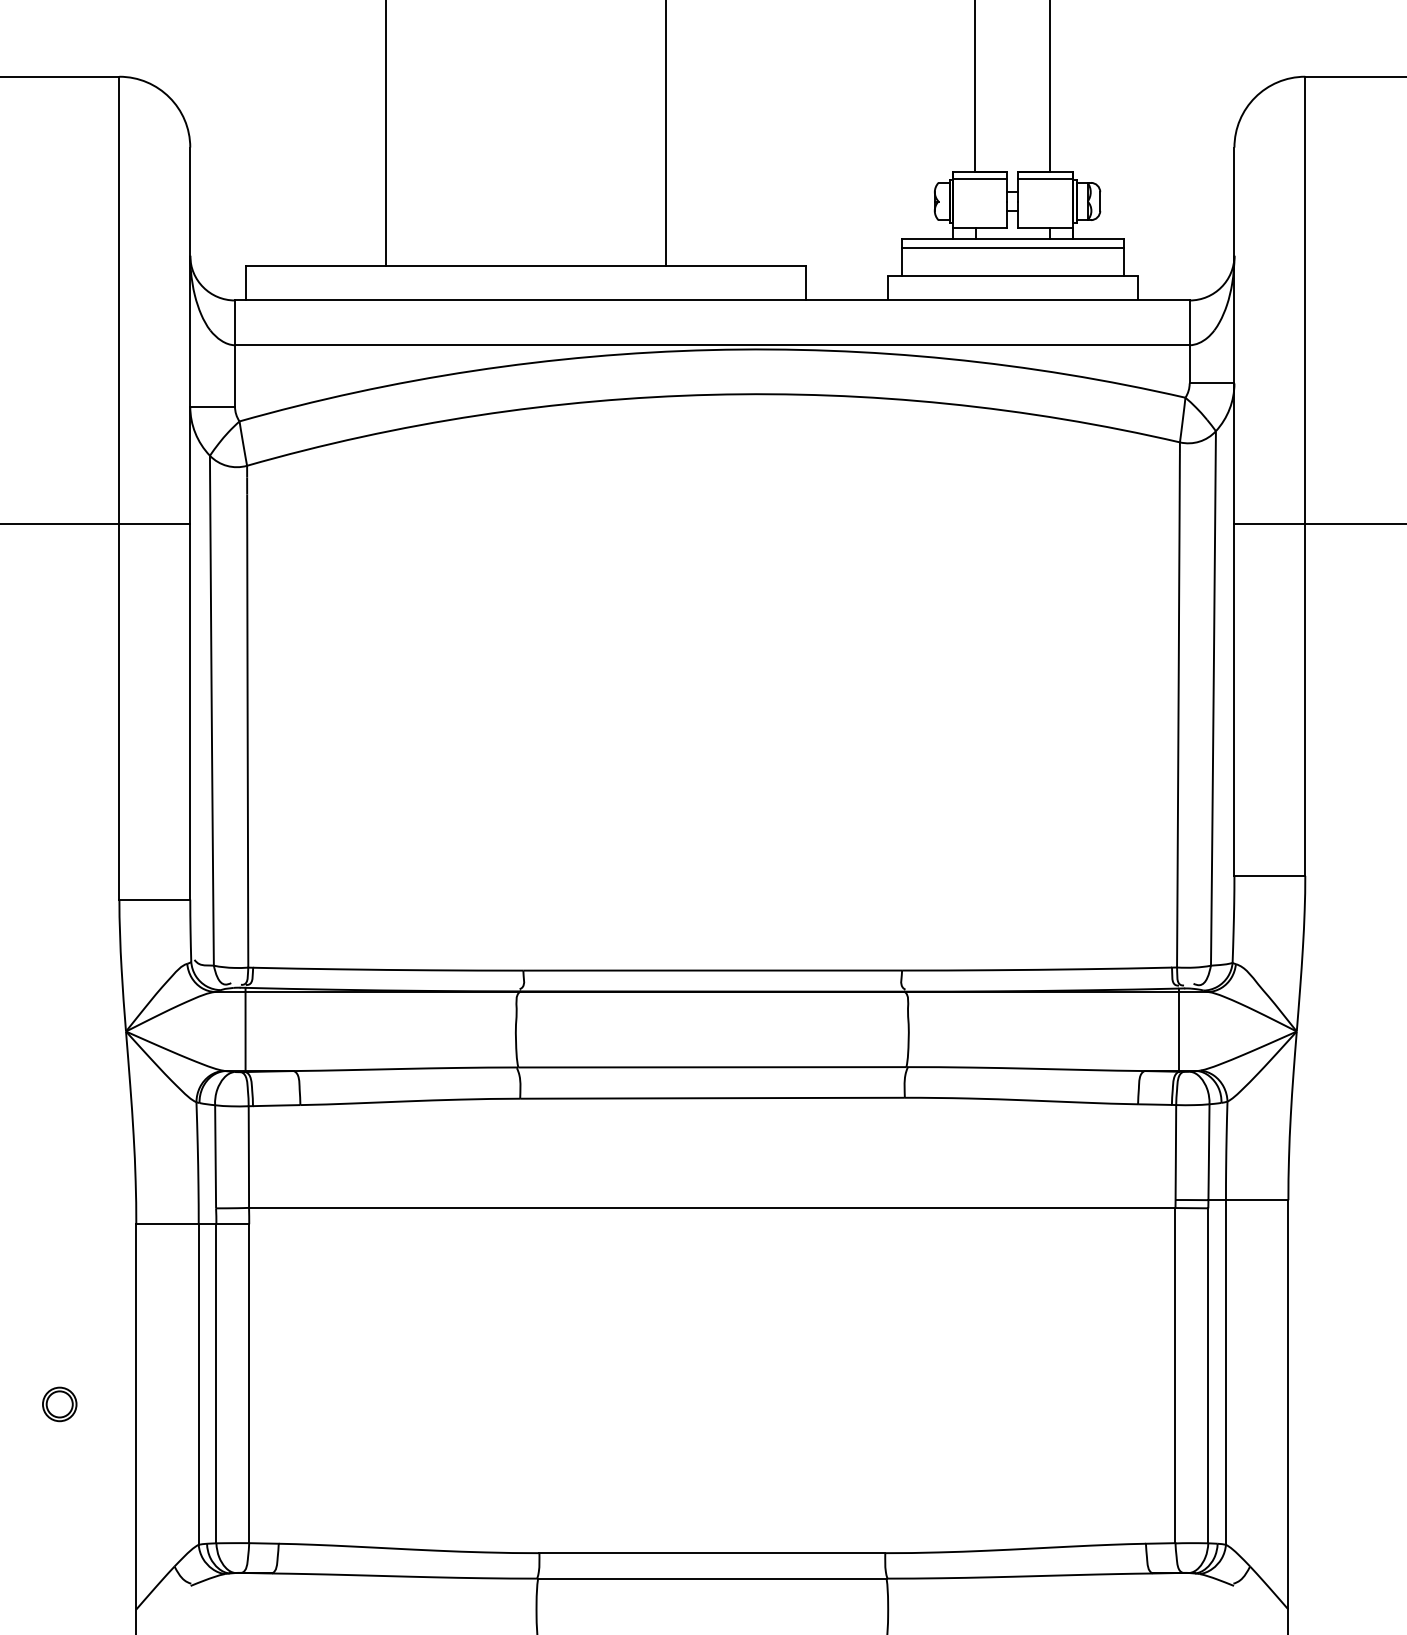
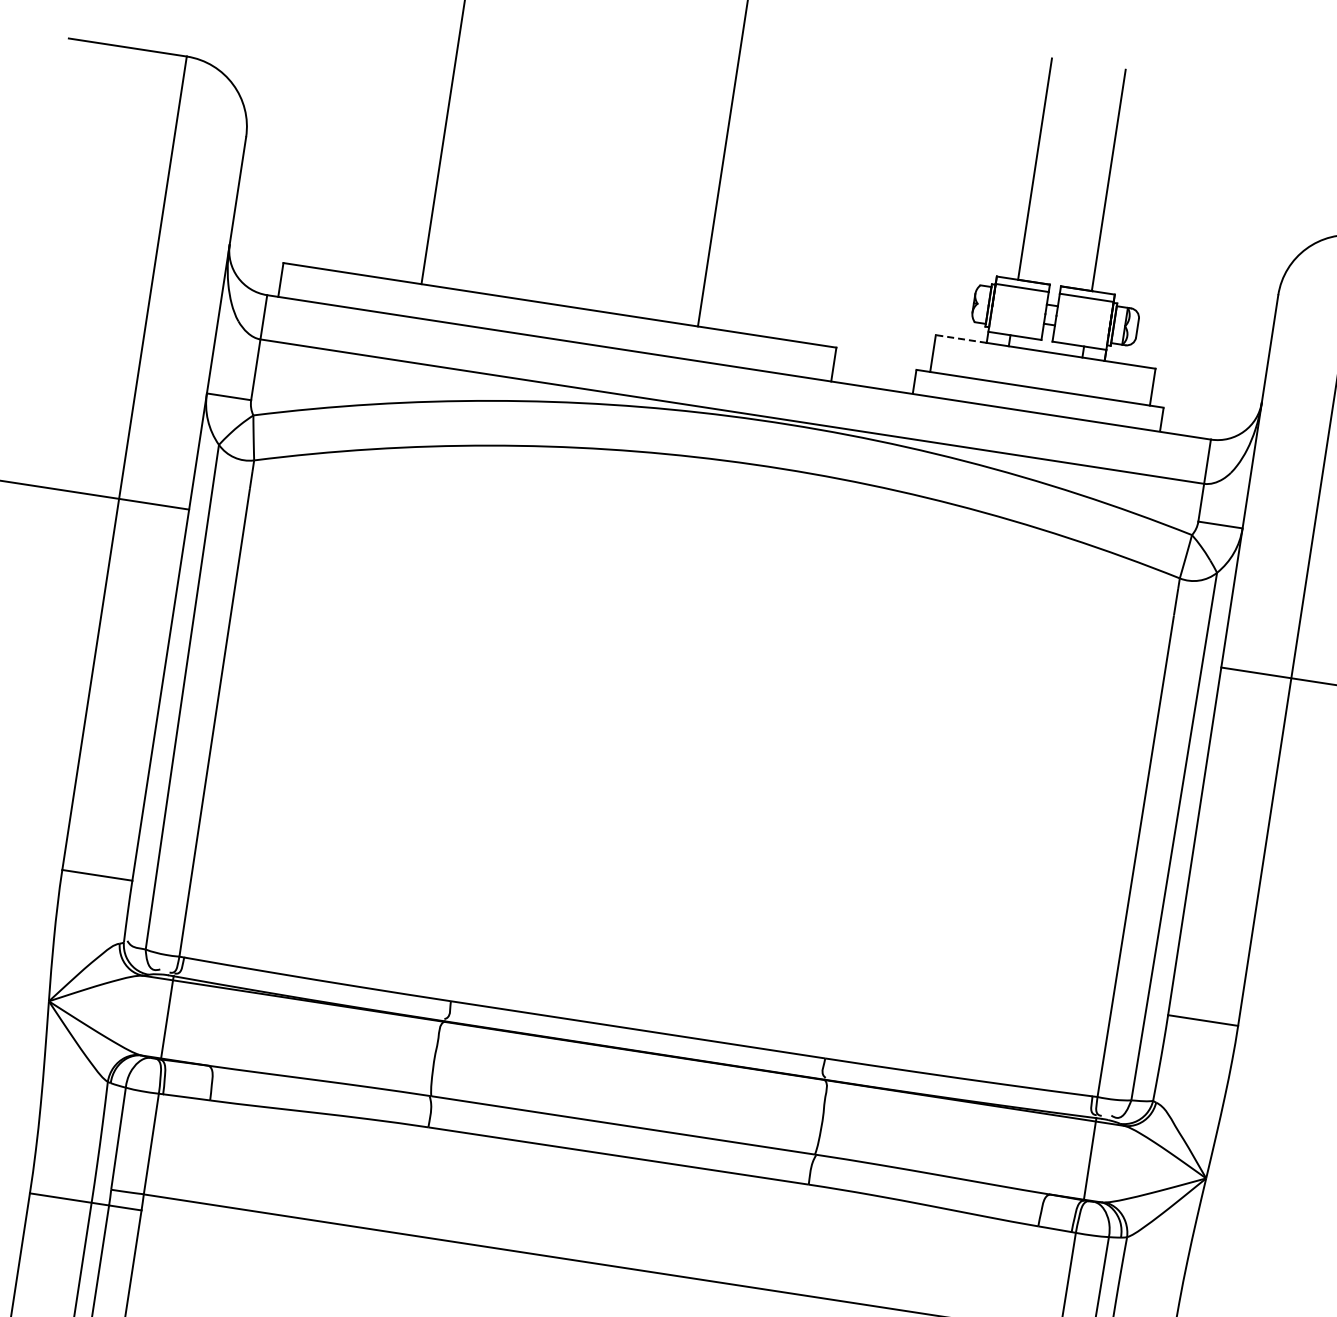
line: (927, 238) -> (961, 338), solid -> dashed
line: (1012, 247) -> (1043, 360), removed

